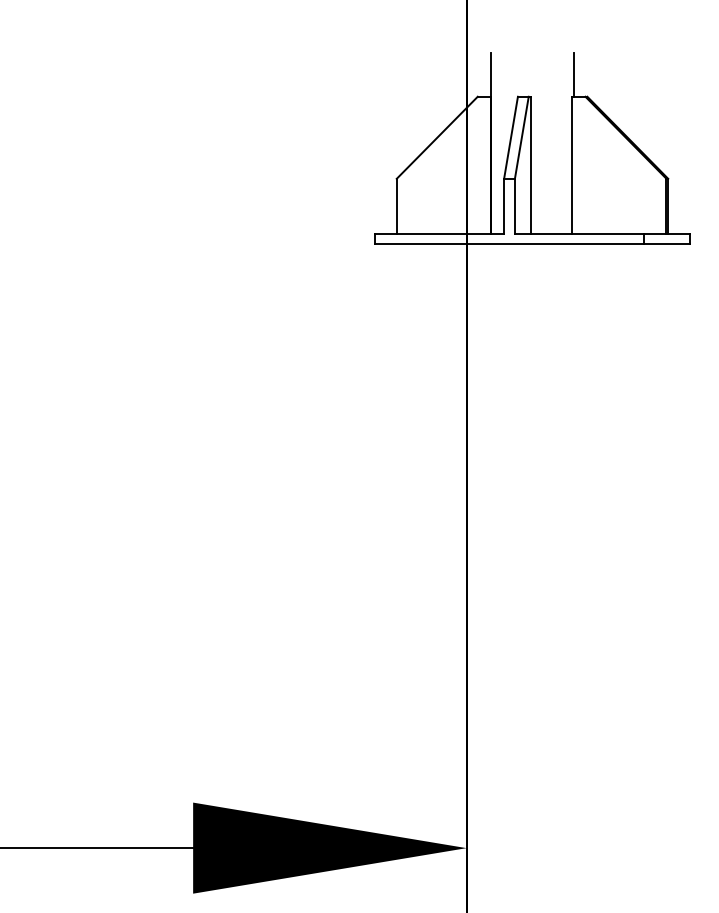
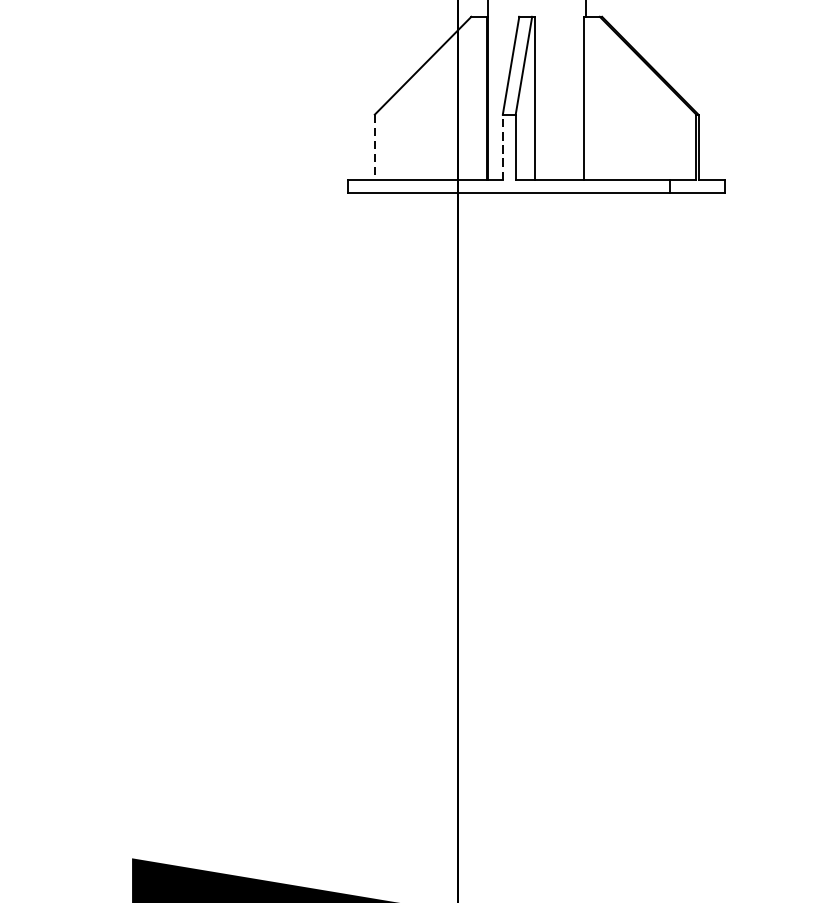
line: (504, 205) -> (503, 146), solid -> dashed
line: (396, 206) -> (374, 147), solid -> dashed

